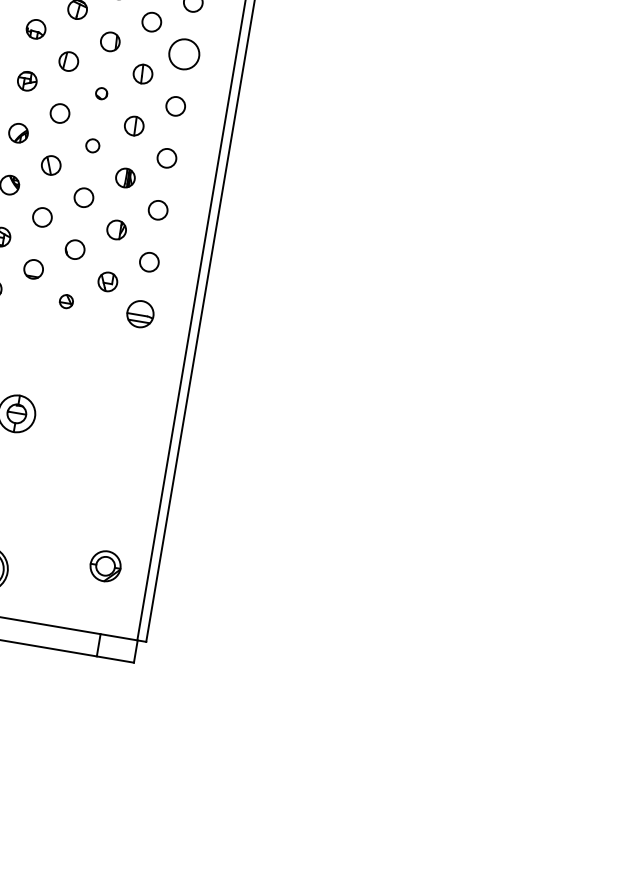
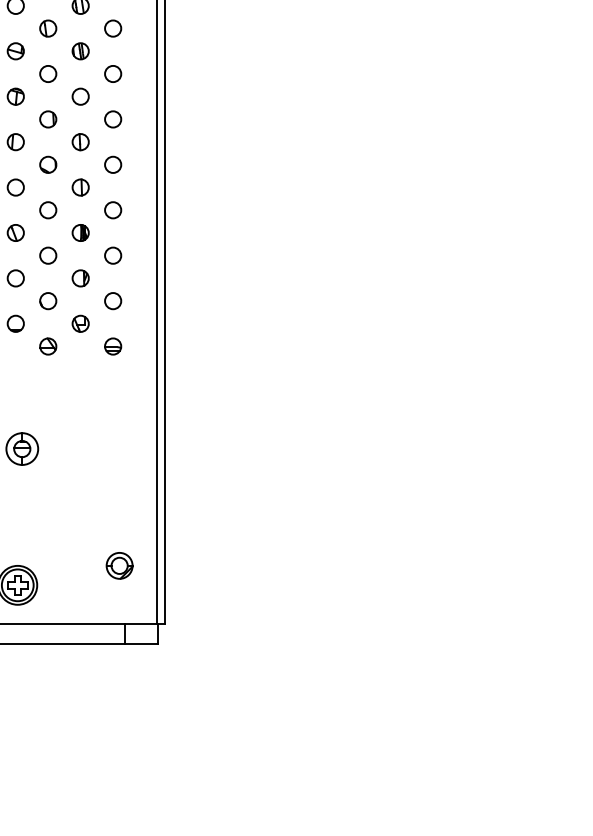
circle: (184, 54) -> (113, 119), size x0.62
circle: (101, 93) -> (48, 164), size x1.67
circle: (92, 146) -> (48, 210), size x1.43
part: (66, 301) -> (48, 346), size x1.43
part: (141, 314) -> (113, 346), size x0.71

